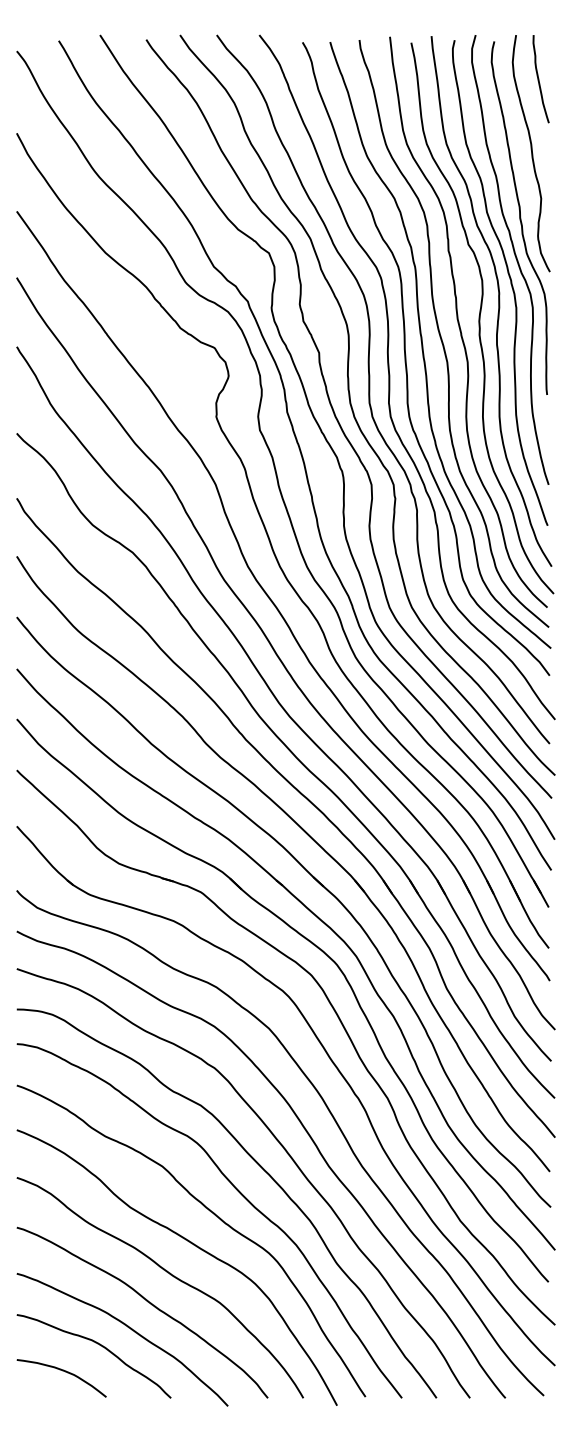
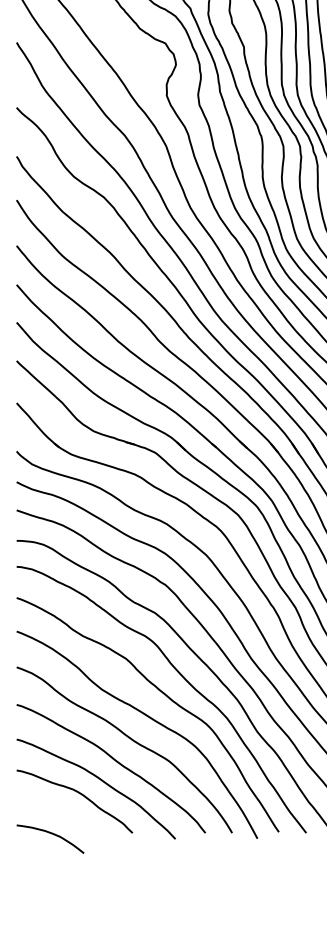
curve: (62, 1371) -> (51, 834), moved

